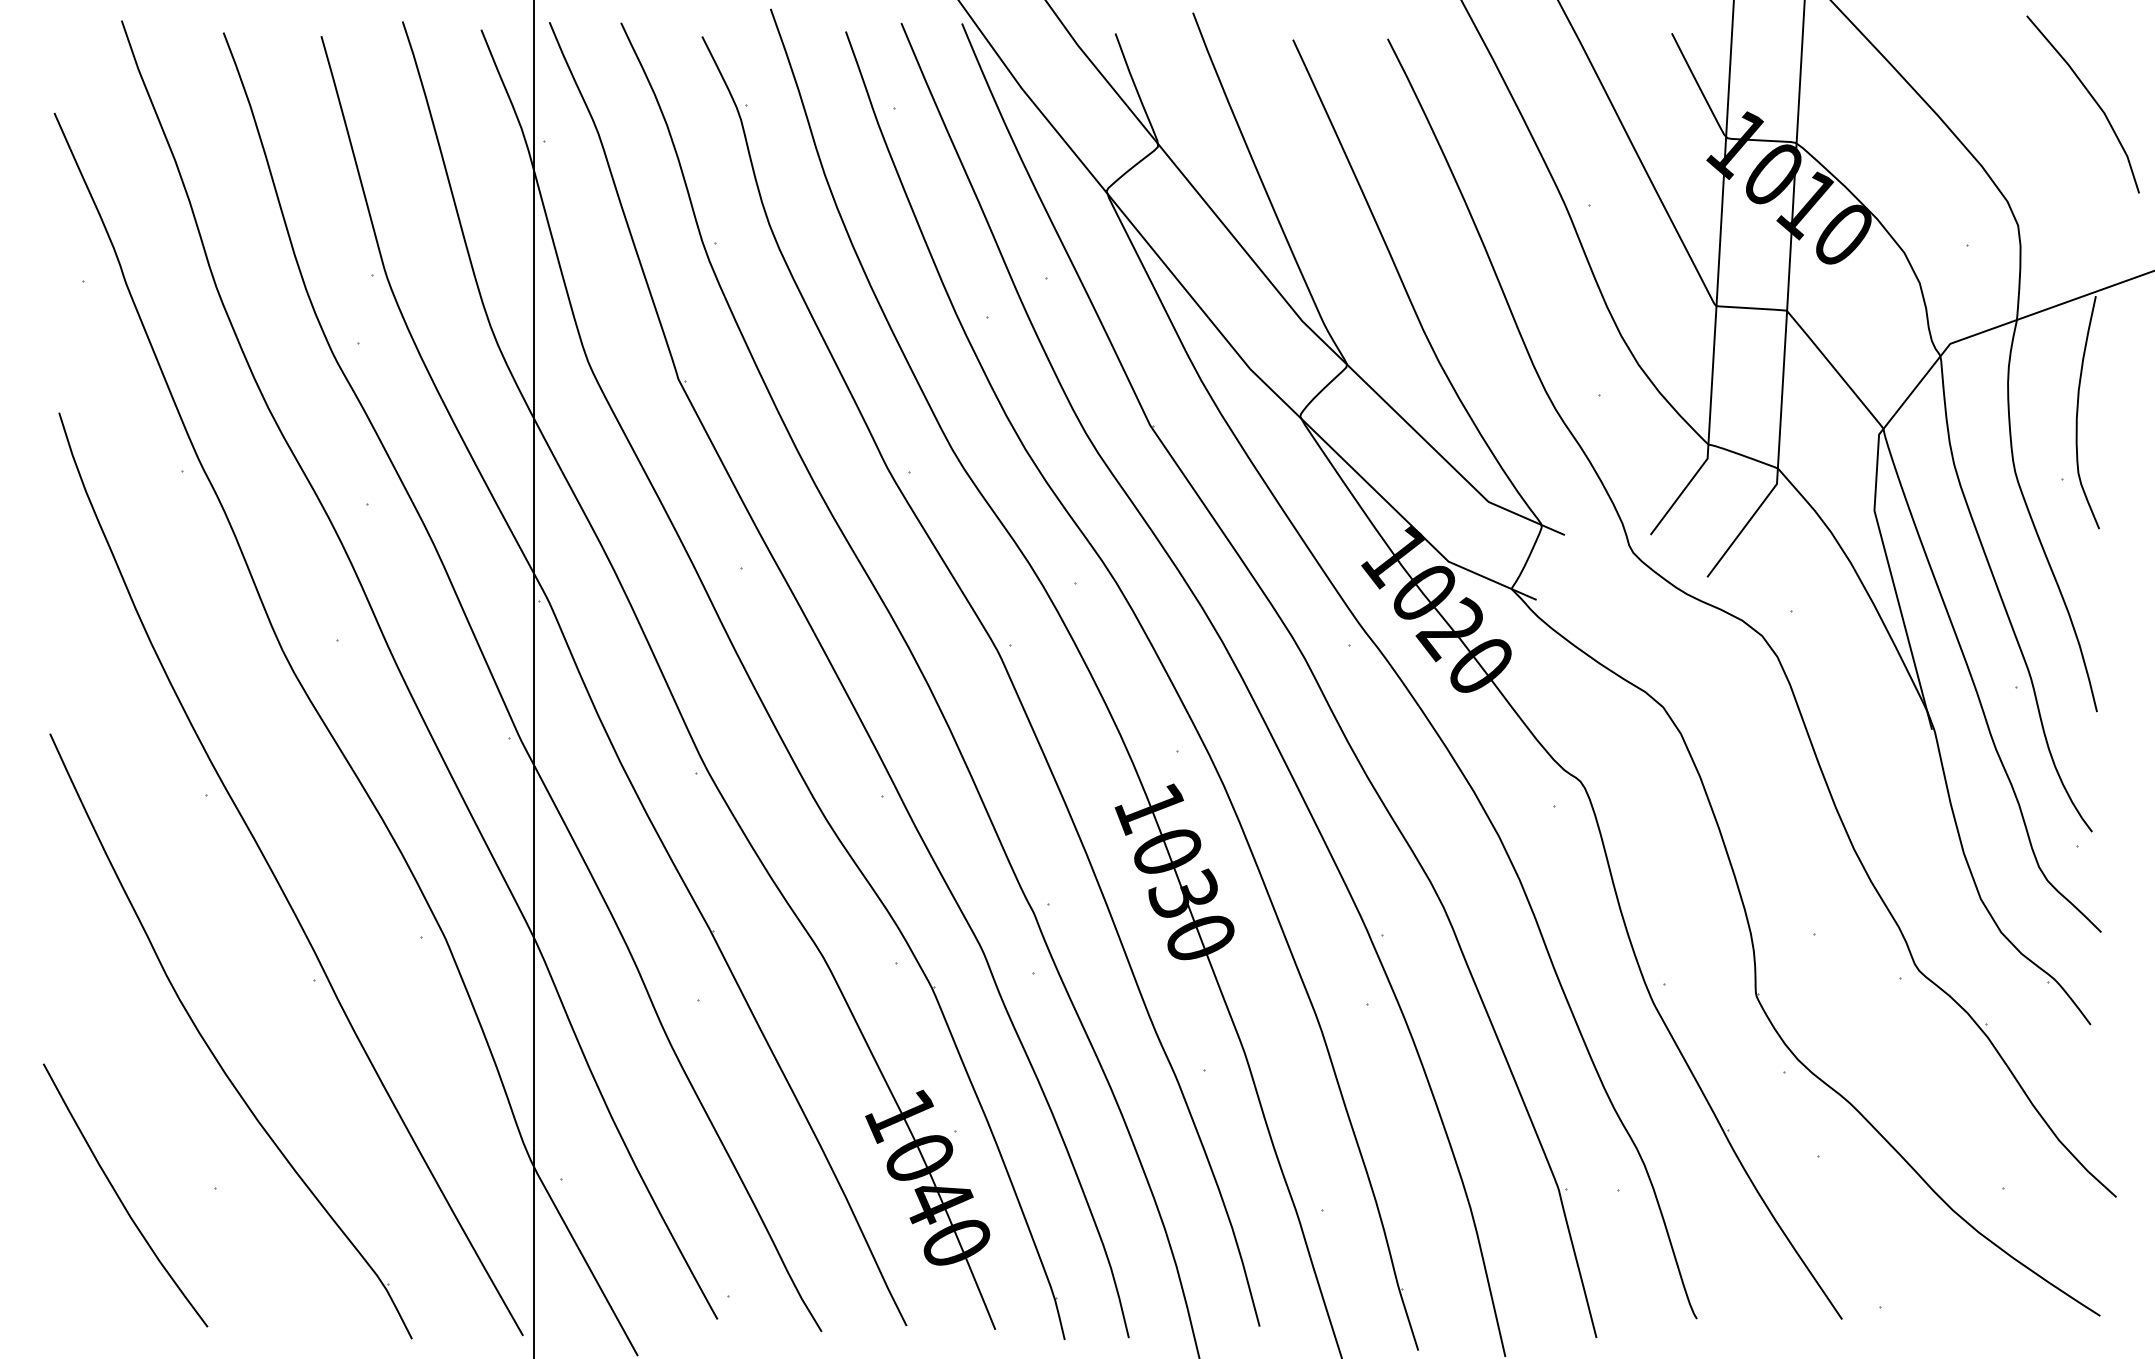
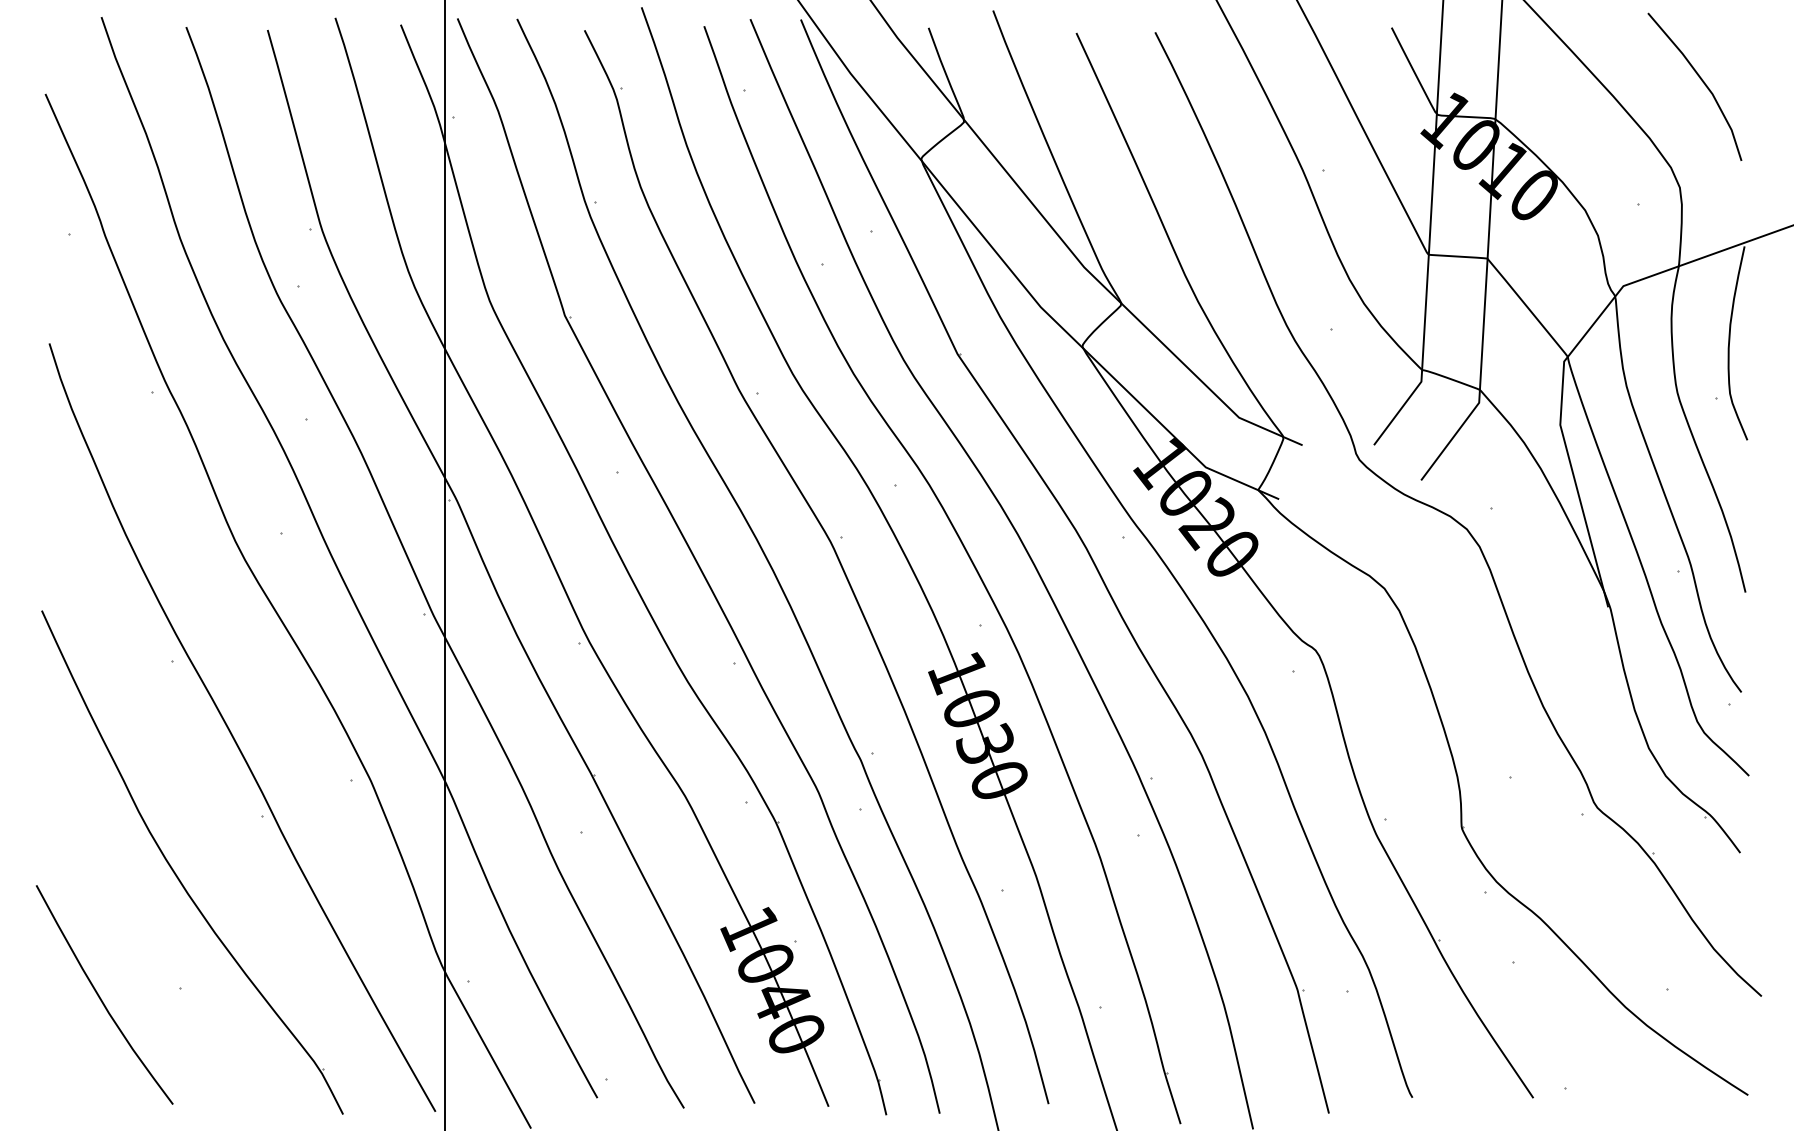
line: (2090, 96) -> (1701, 80), moved

